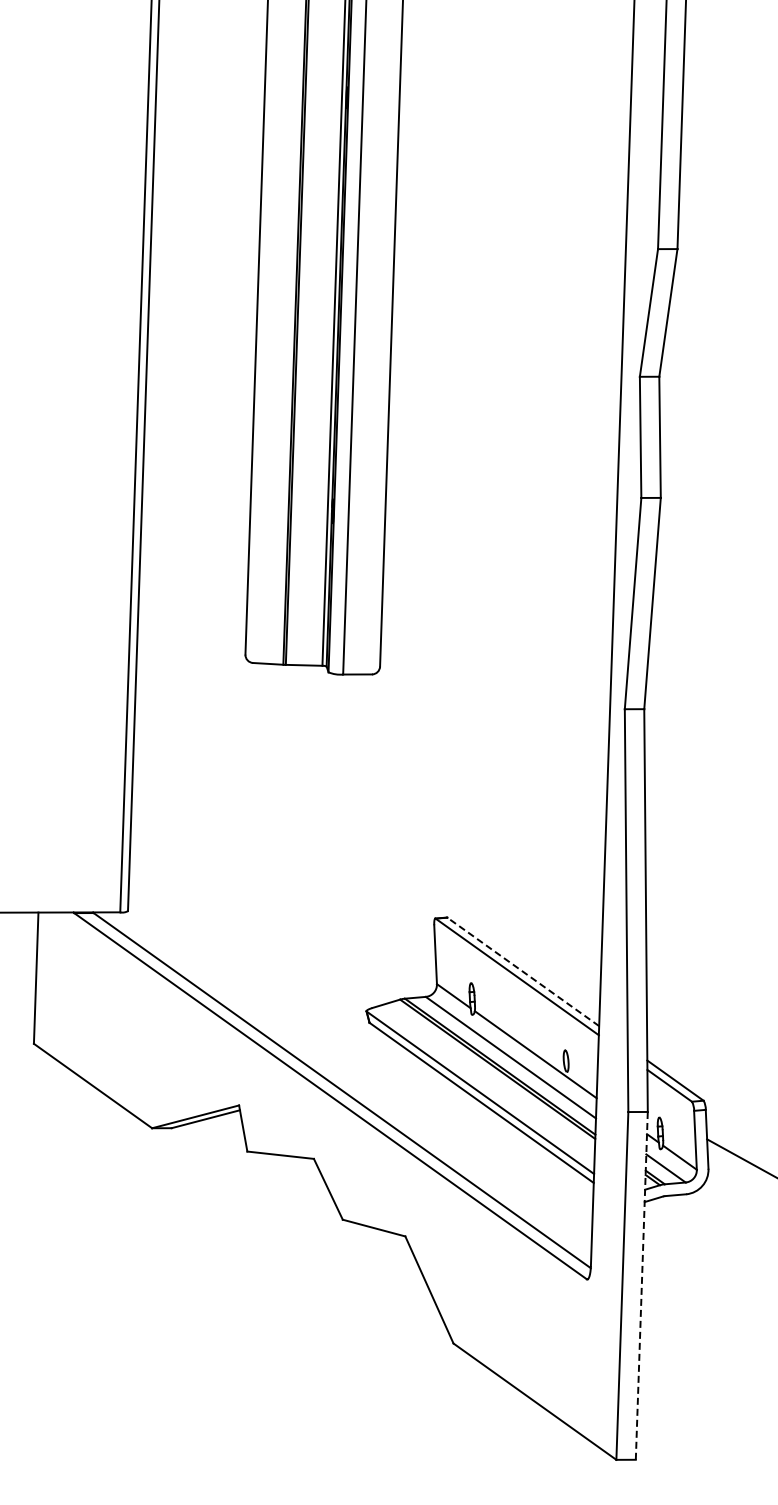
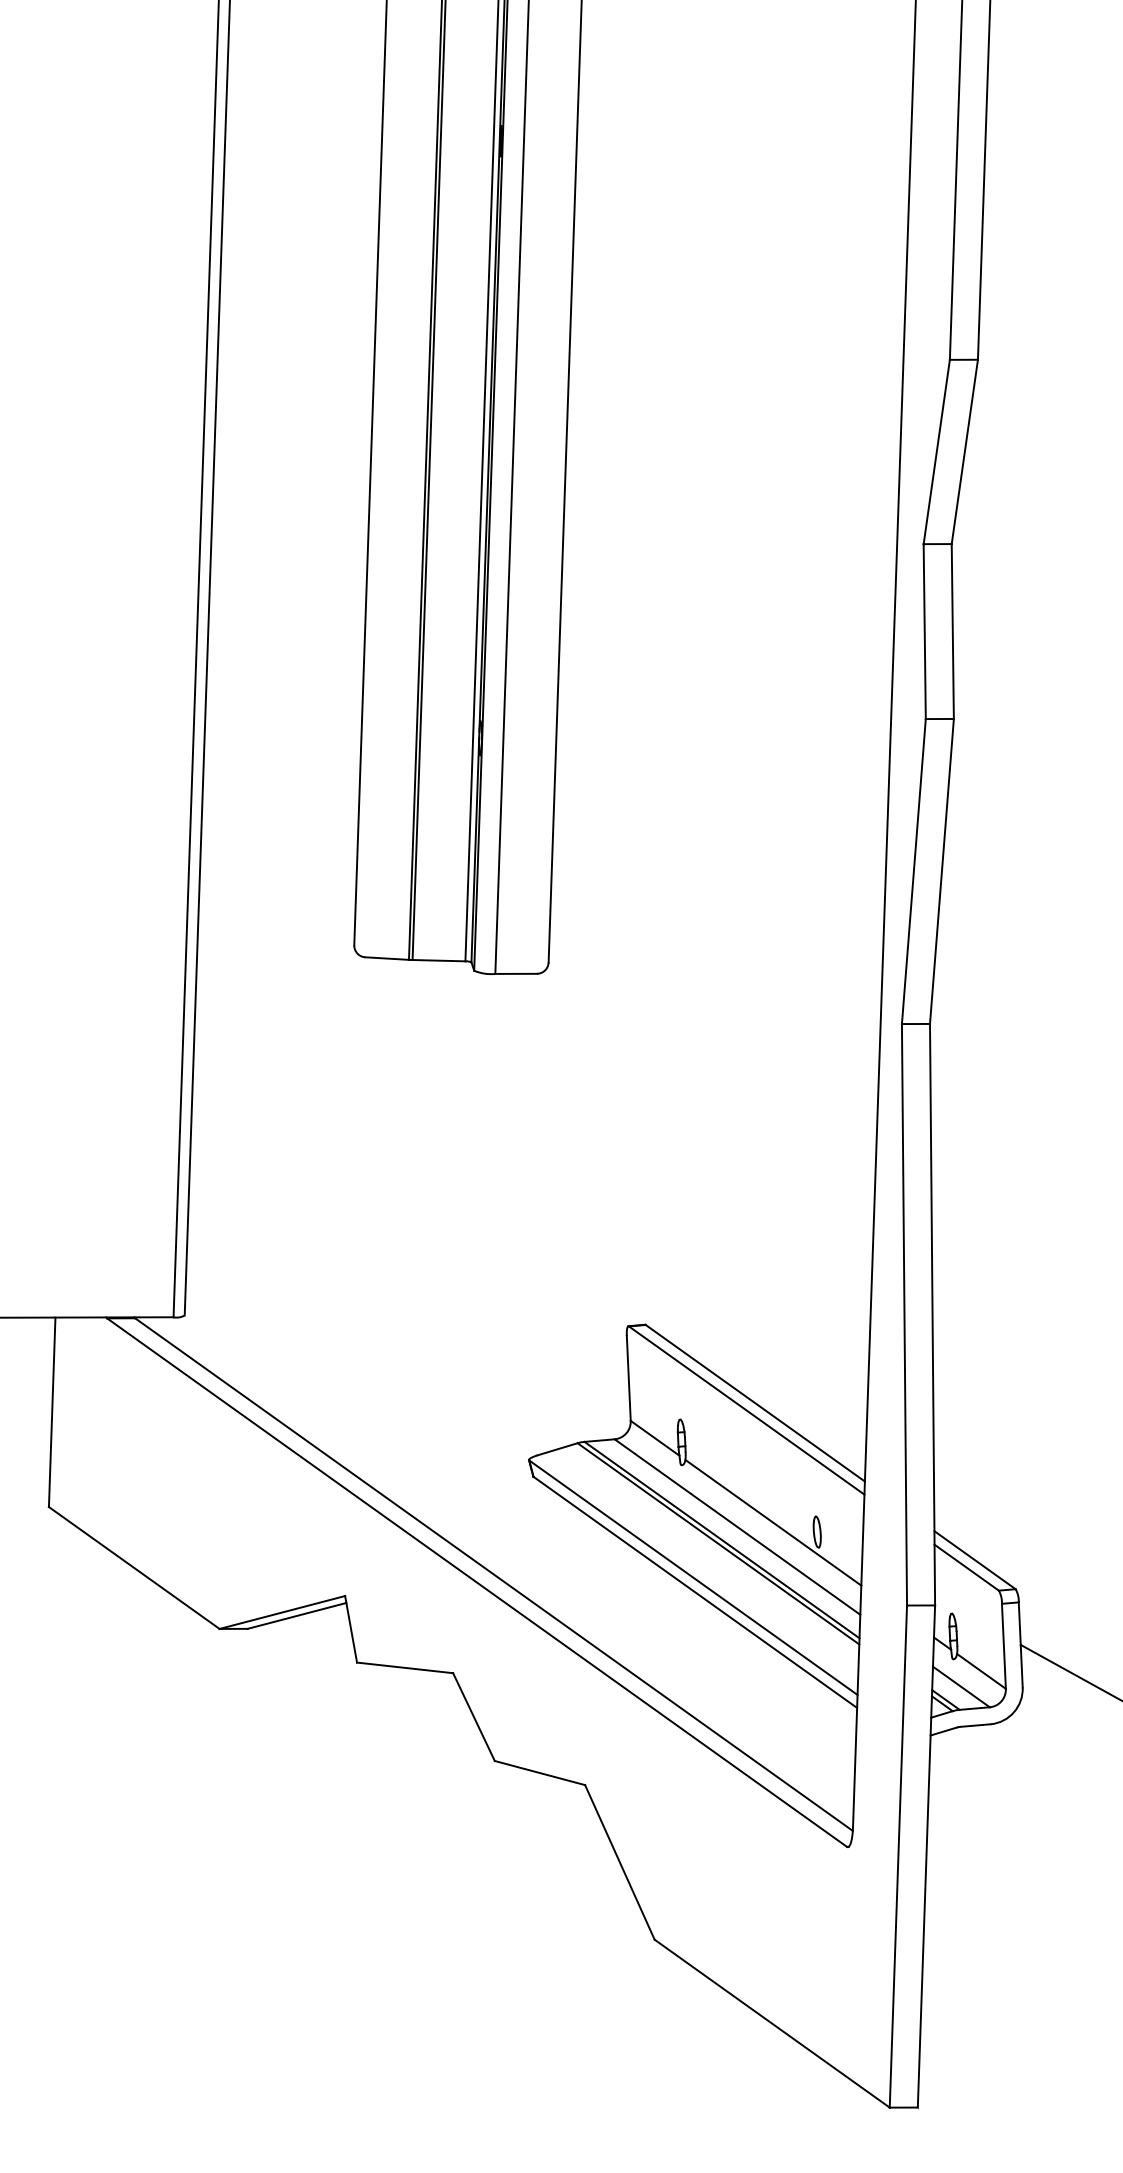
line: (522, 971) -> (754, 1402), dashed -> solid
line: (641, 1285) -> (926, 1855), dashed -> solid

